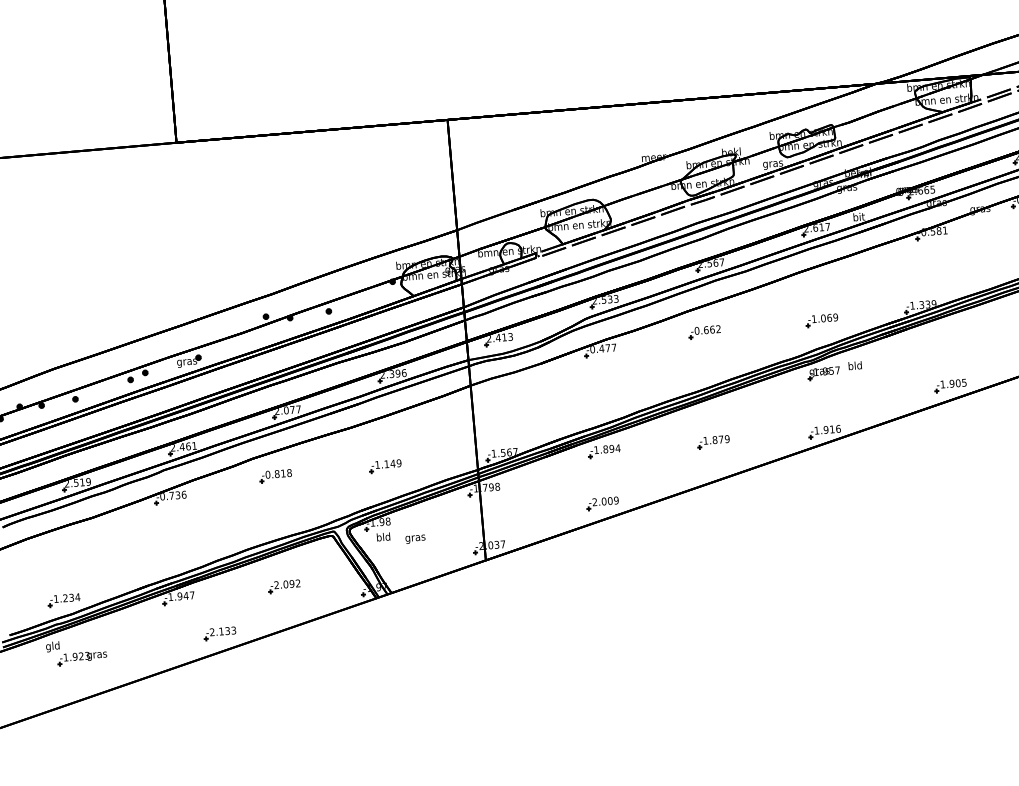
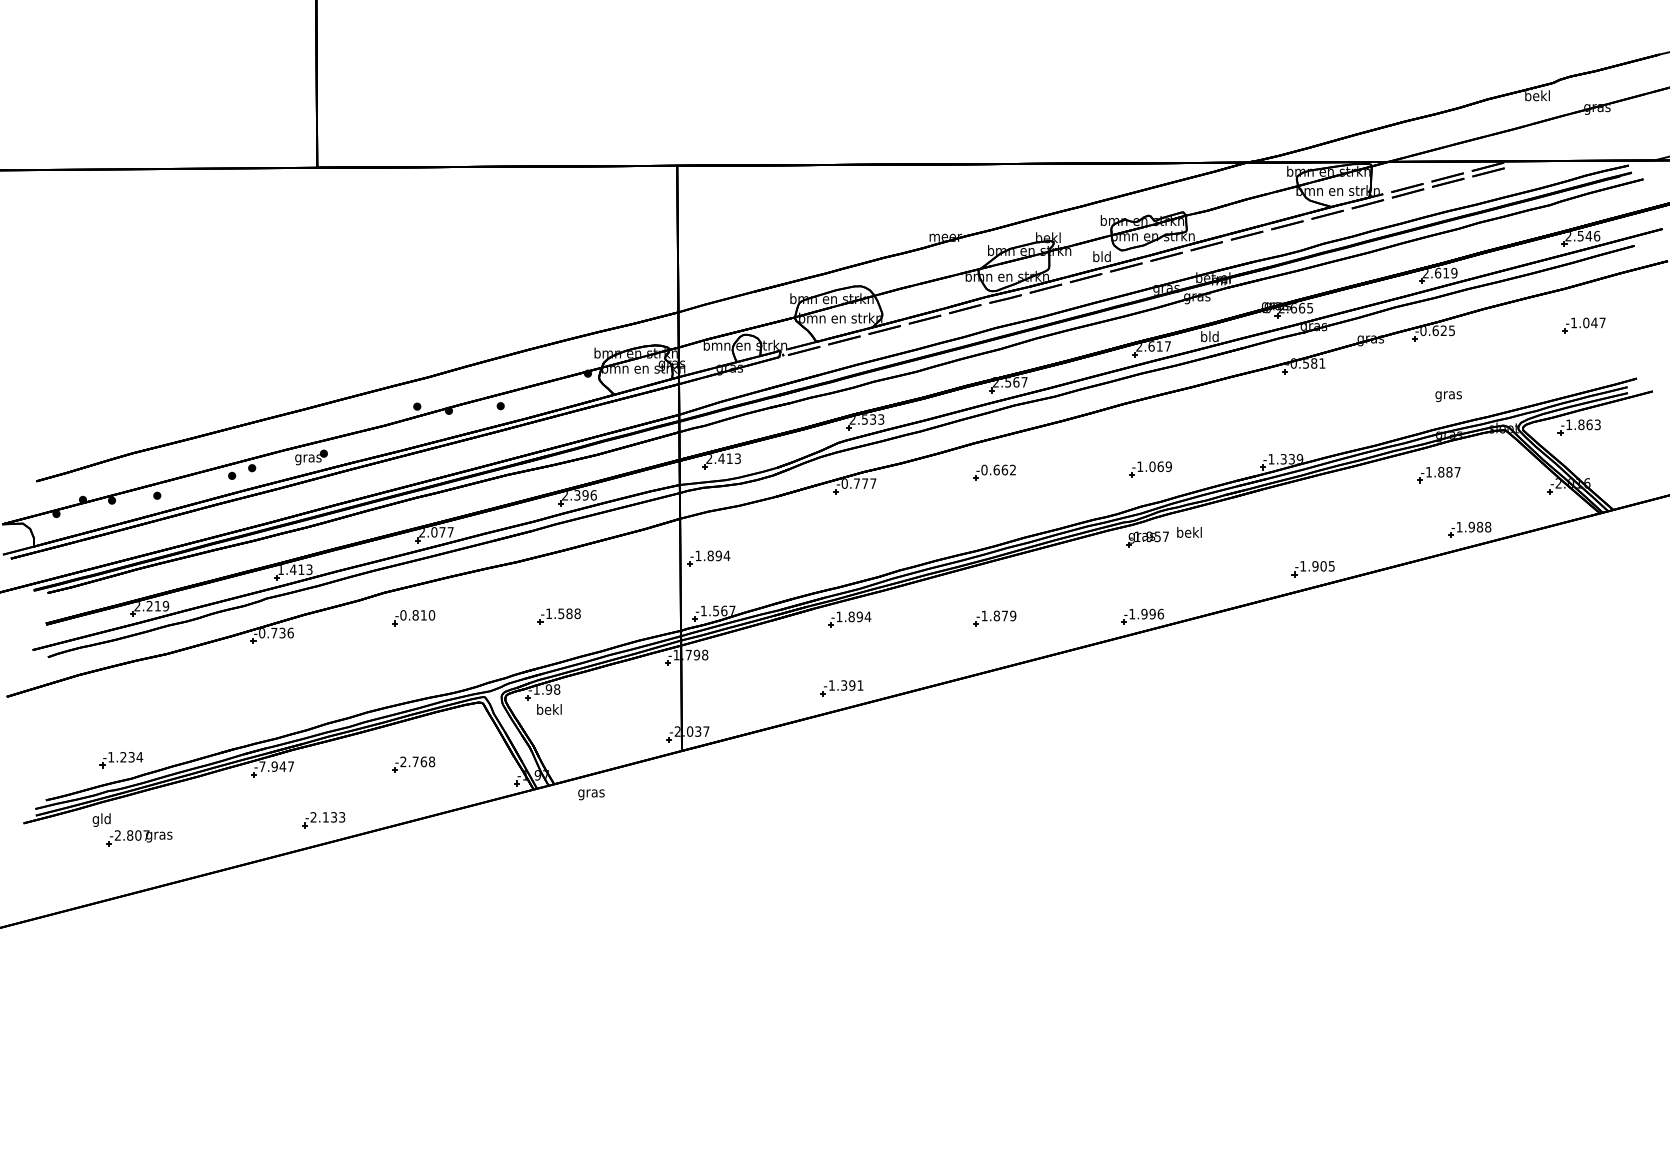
text: (772, 163) -> (1101, 257), gras -> bld
text: (858, 216) -> (1209, 336), bit -> bld
text: (601, 348) -> (856, 483), -0.477 -> -0.777
text: (855, 365) -> (1189, 532), bld -> bekl
part: (494, 413) -> (708, 558), added
text: (832, 428) -> (1152, 613), -1.916 -> -1.996
text: (183, 446) -> (294, 569), 2.461 -> 1.413
text: (392, 463) -> (569, 613), -1.149 -> -1.588
text: (289, 473) -> (431, 615), -0.818 -> -0.810
text: (76, 482) -> (149, 605), 2.519 -> 2.219
text: (605, 501) -> (845, 685), -2.009 -> -1.391
text: (383, 537) -> (549, 709), bld -> bekl
text: (415, 539) -> (591, 794), moved
text: (291, 583) -> (423, 761), -2.092 -> -2.768
text: (170, 596) -> (262, 766), -1.947 -> -7.947
text: (76, 656) -> (131, 835), -1.923 -> -2.807

